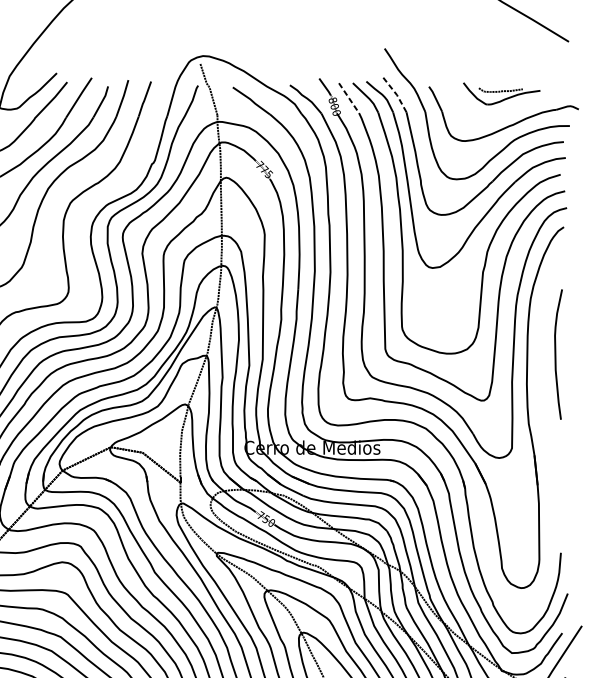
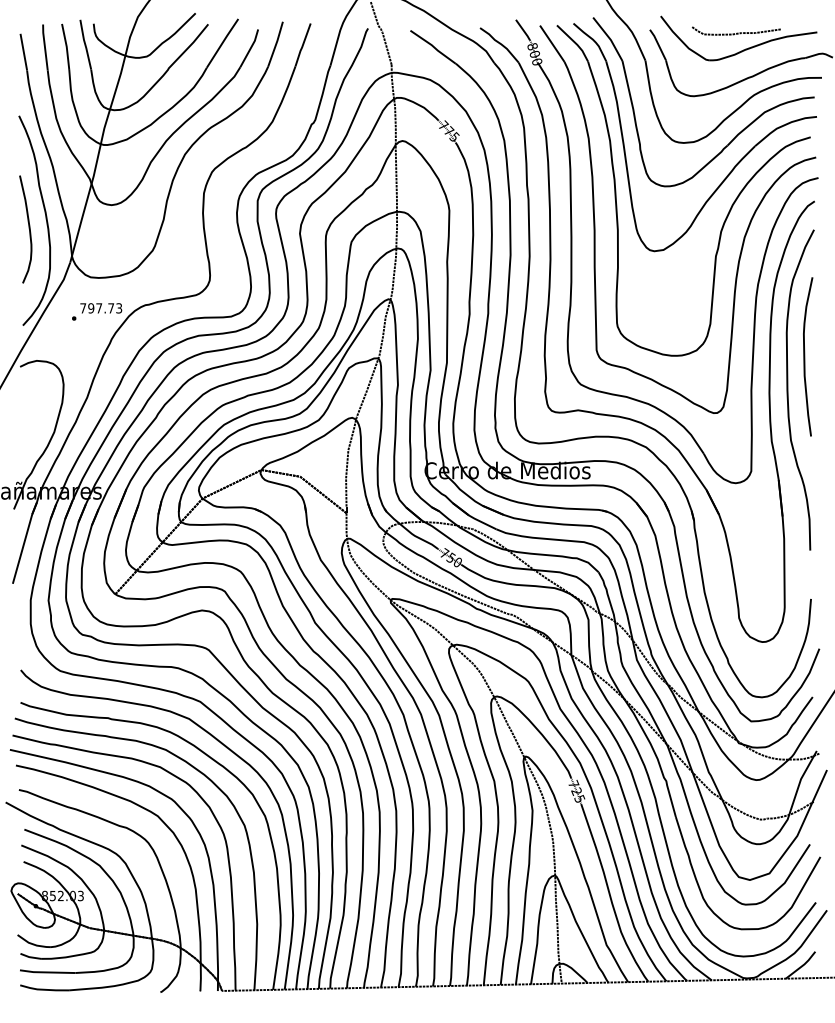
line: (395, 93) -> (609, 38), dashed -> solid
part: (501, 93) -> (738, 38), size x1.67
line: (349, 97) -> (552, 43), dashed -> solid
curve: (542, 381) -> (788, 389), added

